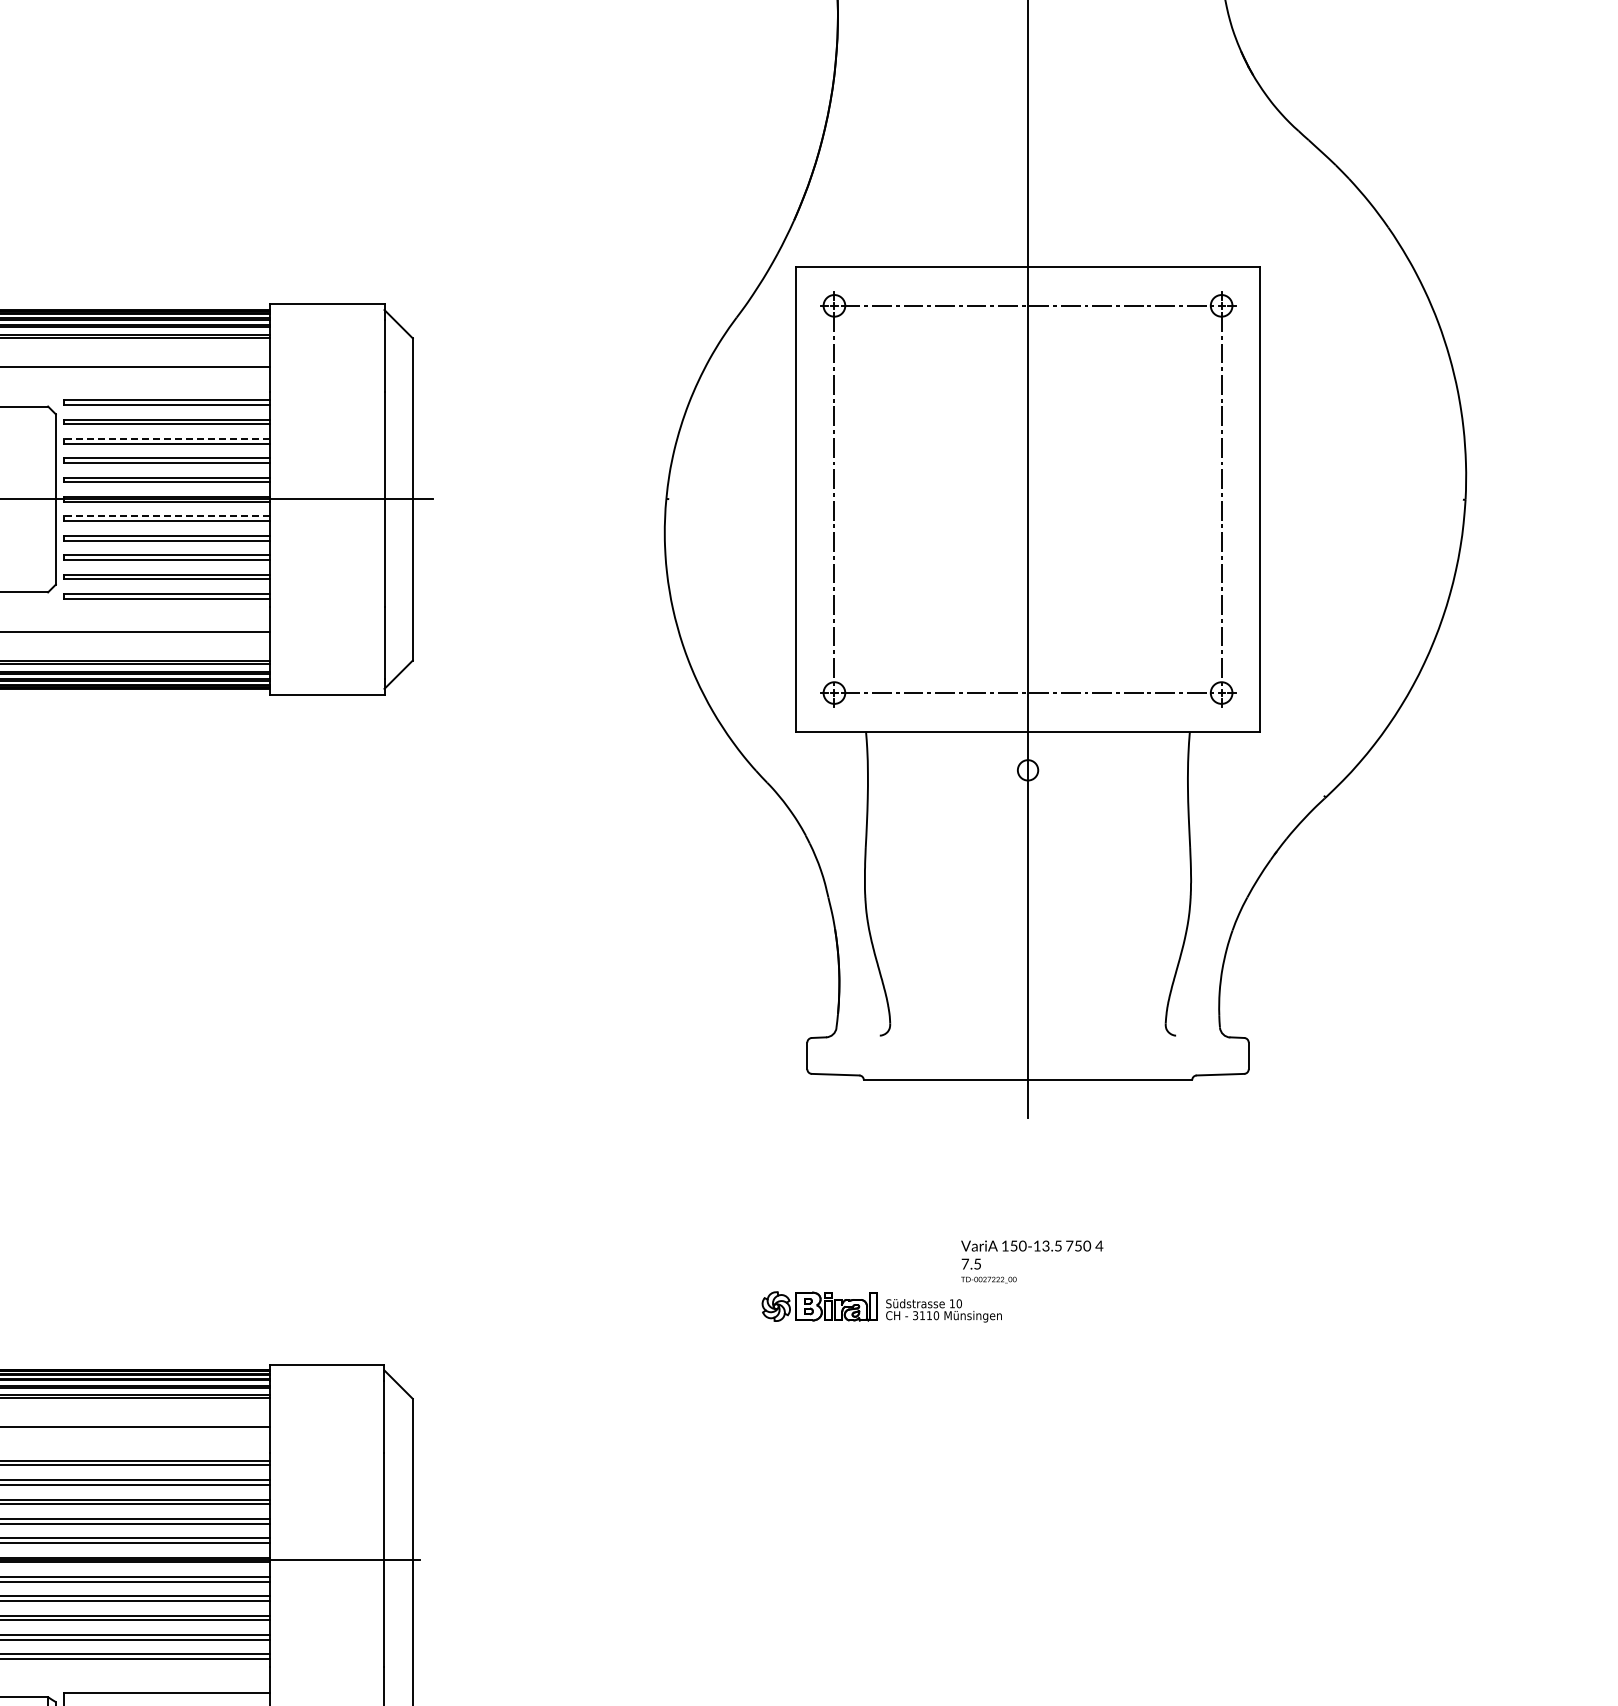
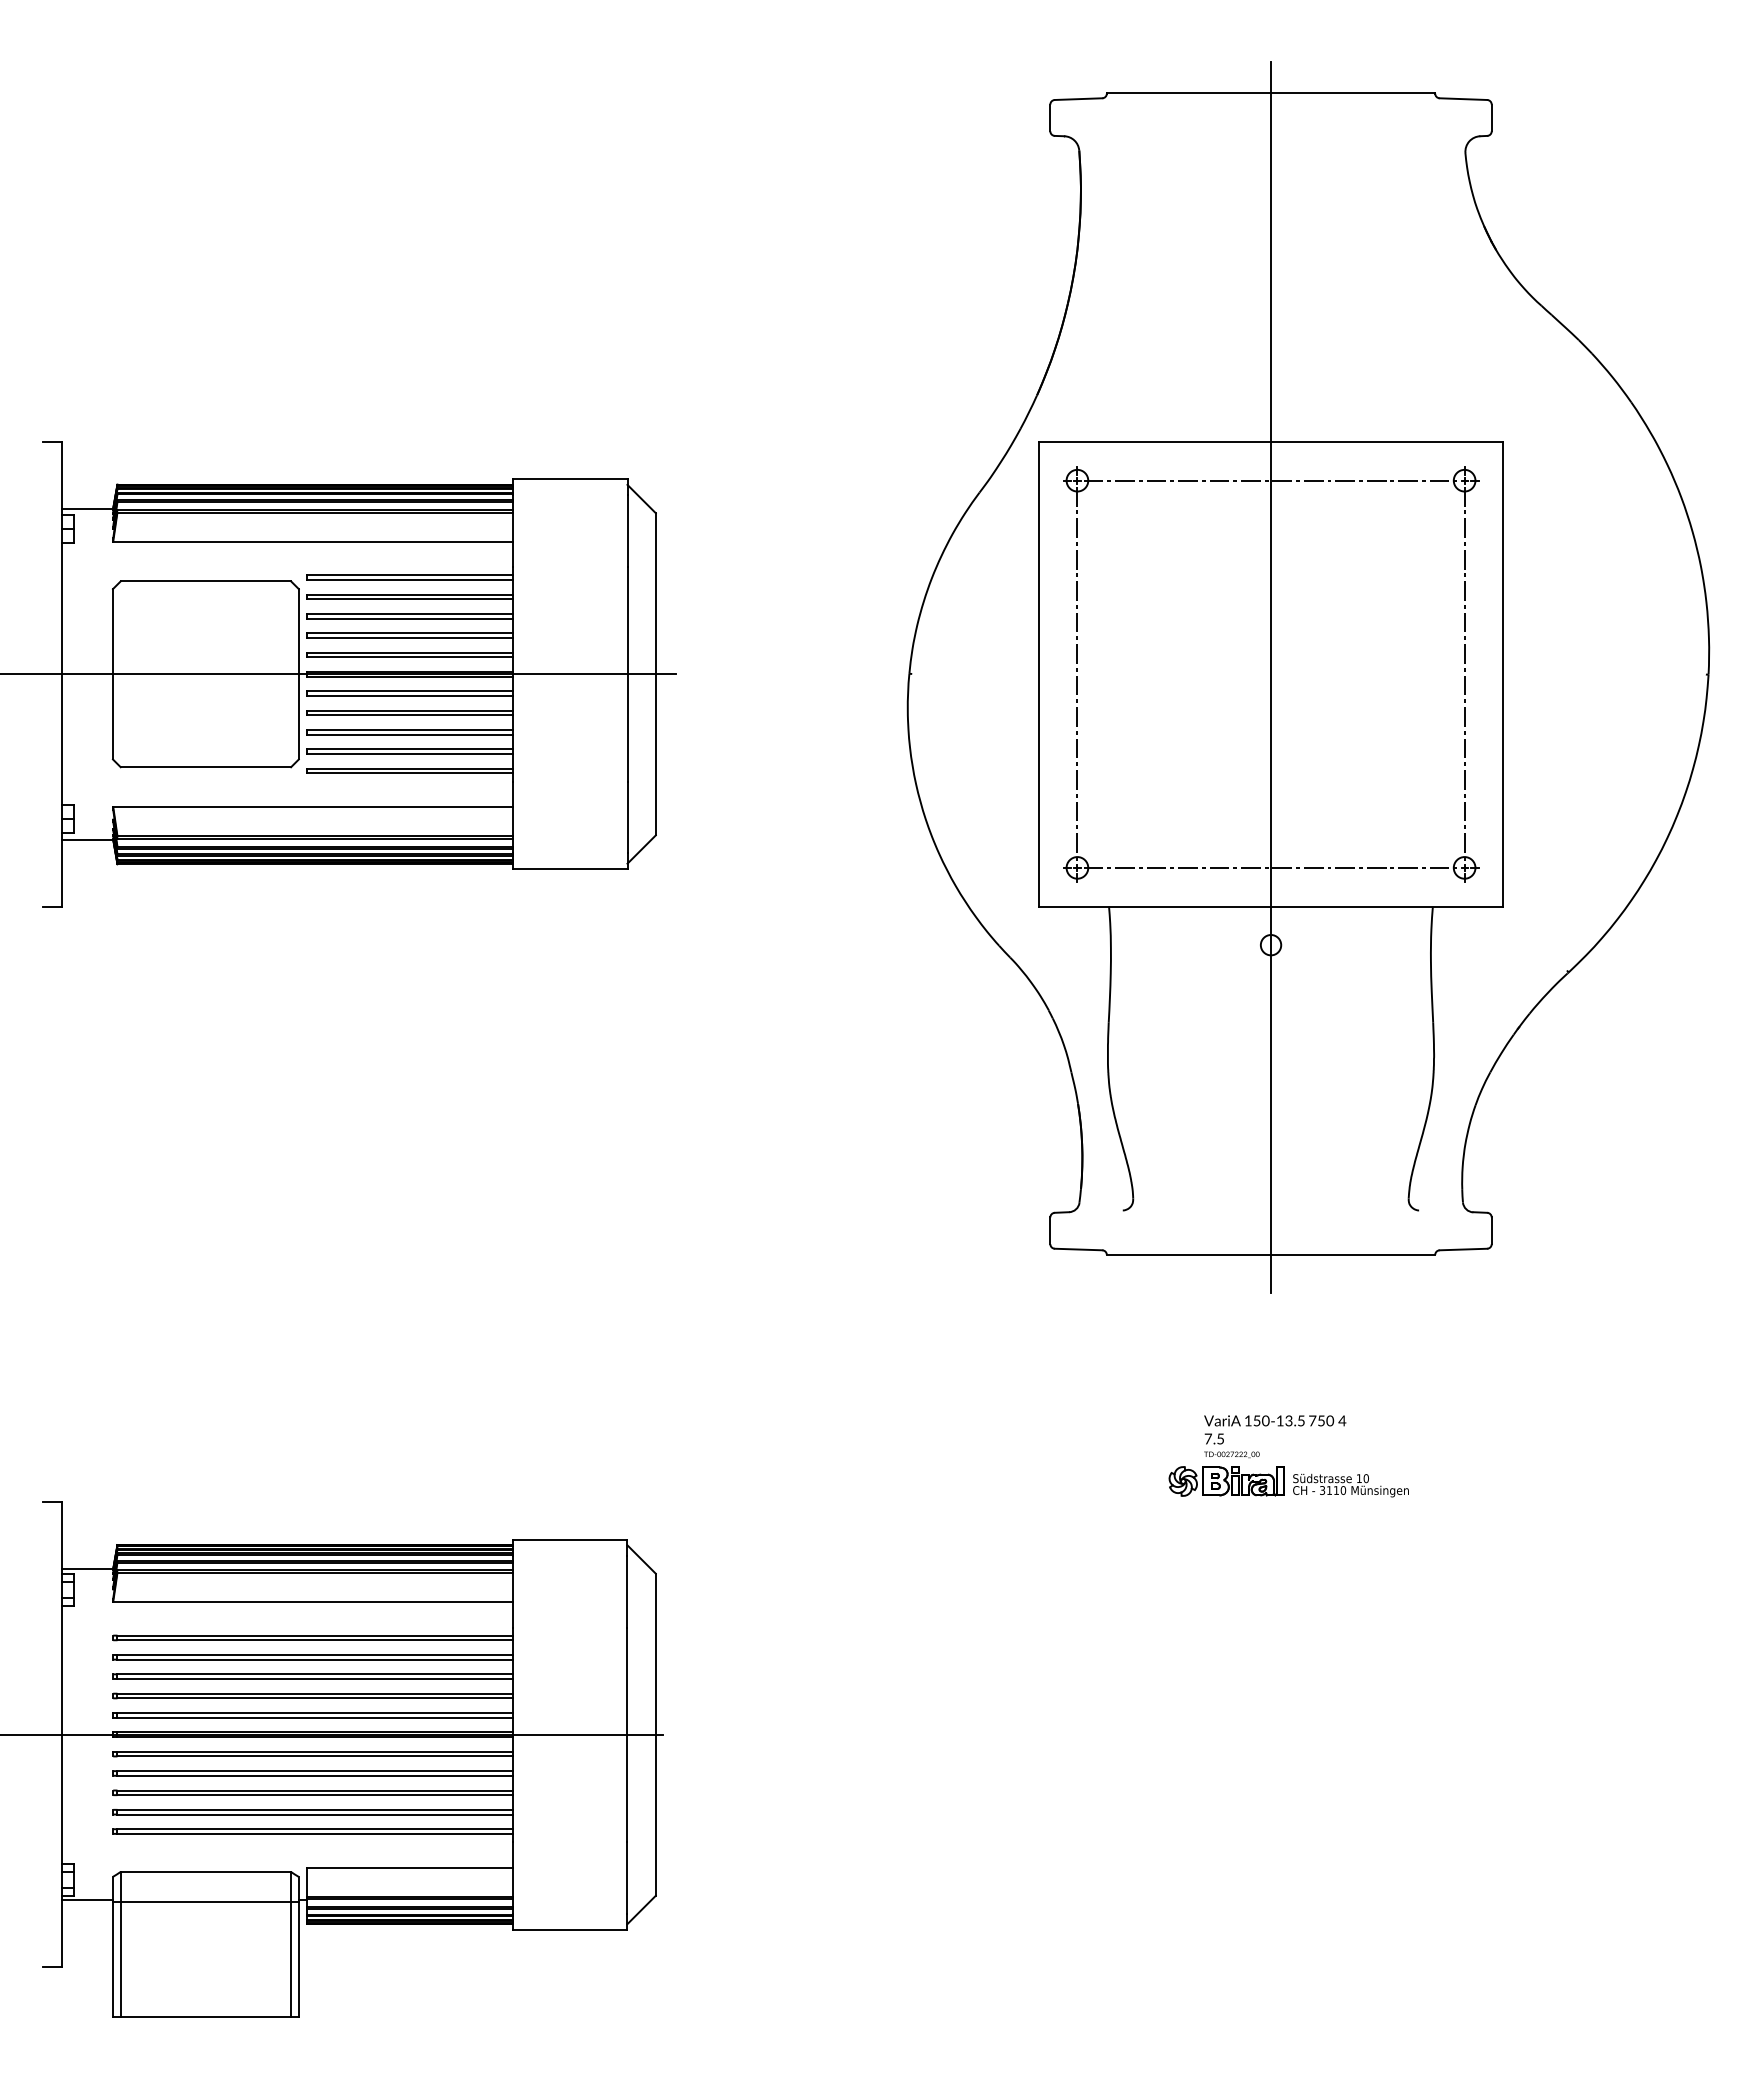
line: (166, 438) -> (409, 613), dashed -> solid
line: (166, 516) -> (409, 691), dashed -> solid
part: (881, 1306) -> (1288, 1481), moved

